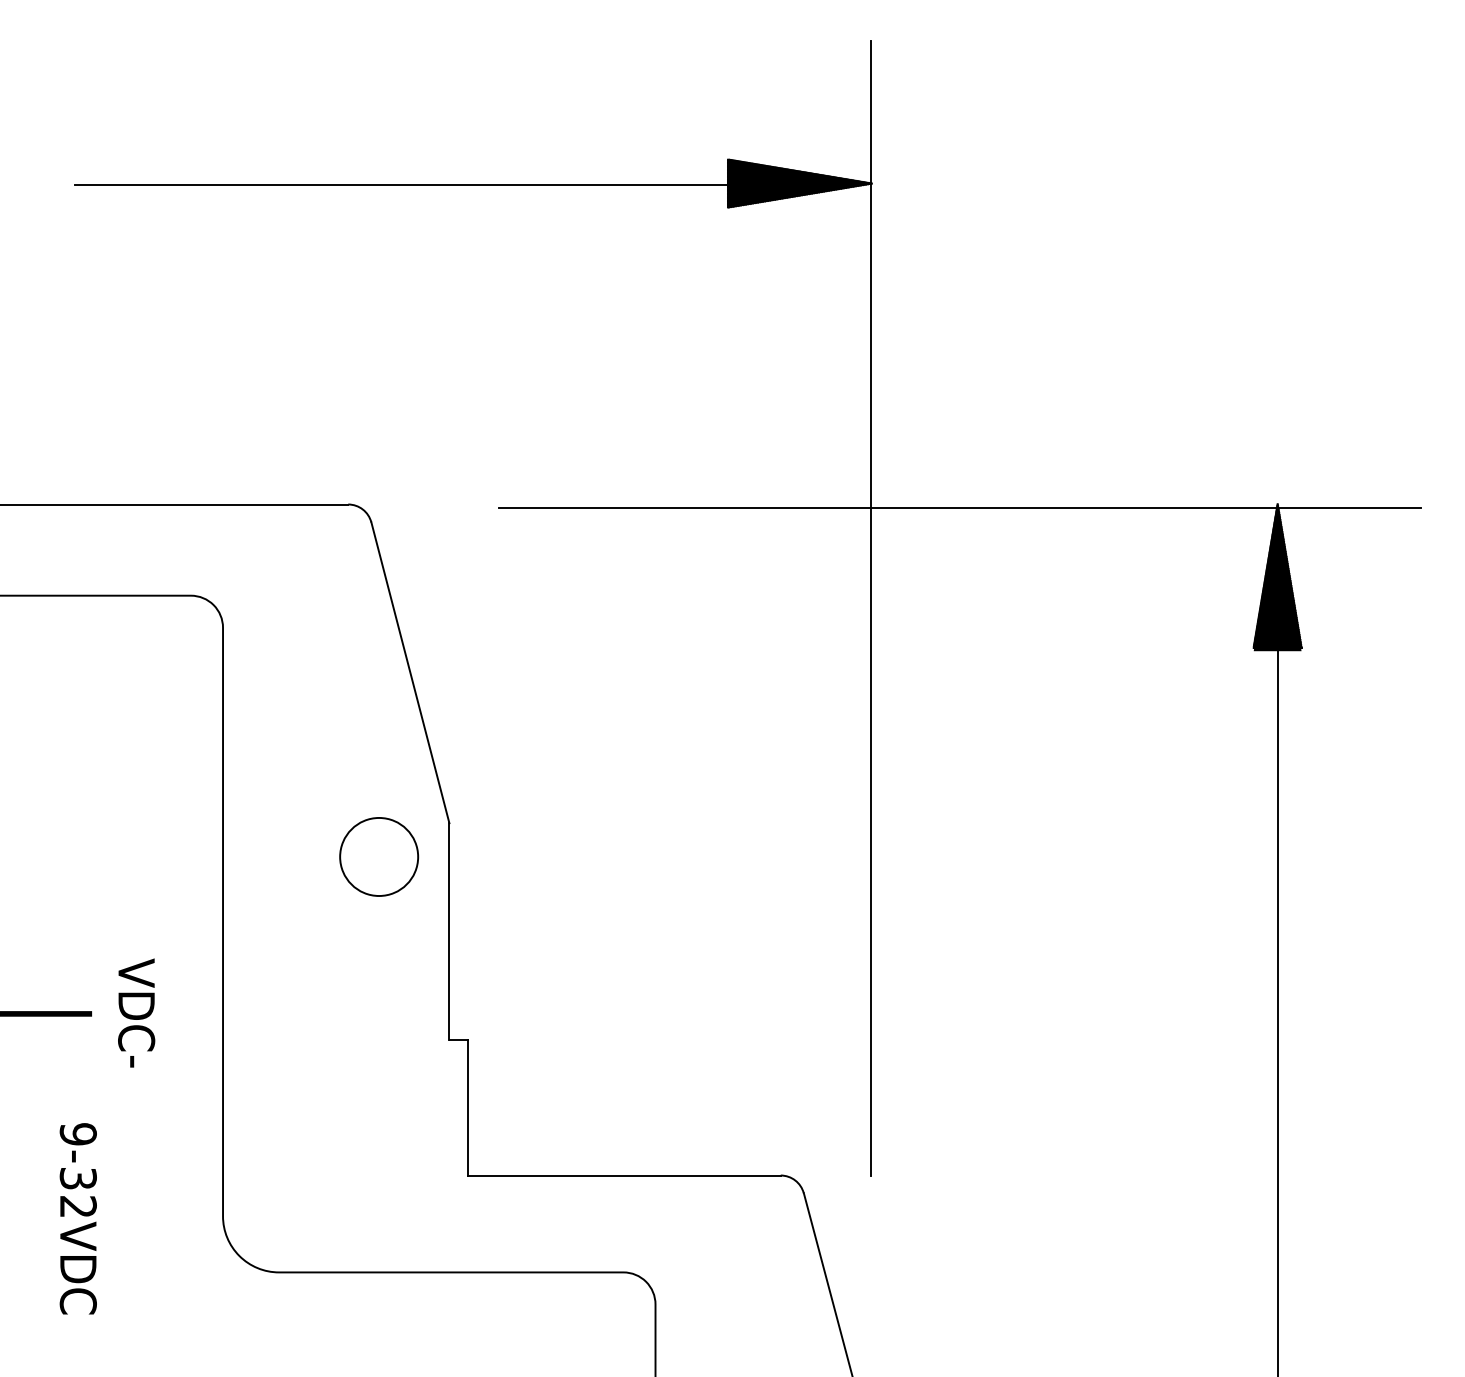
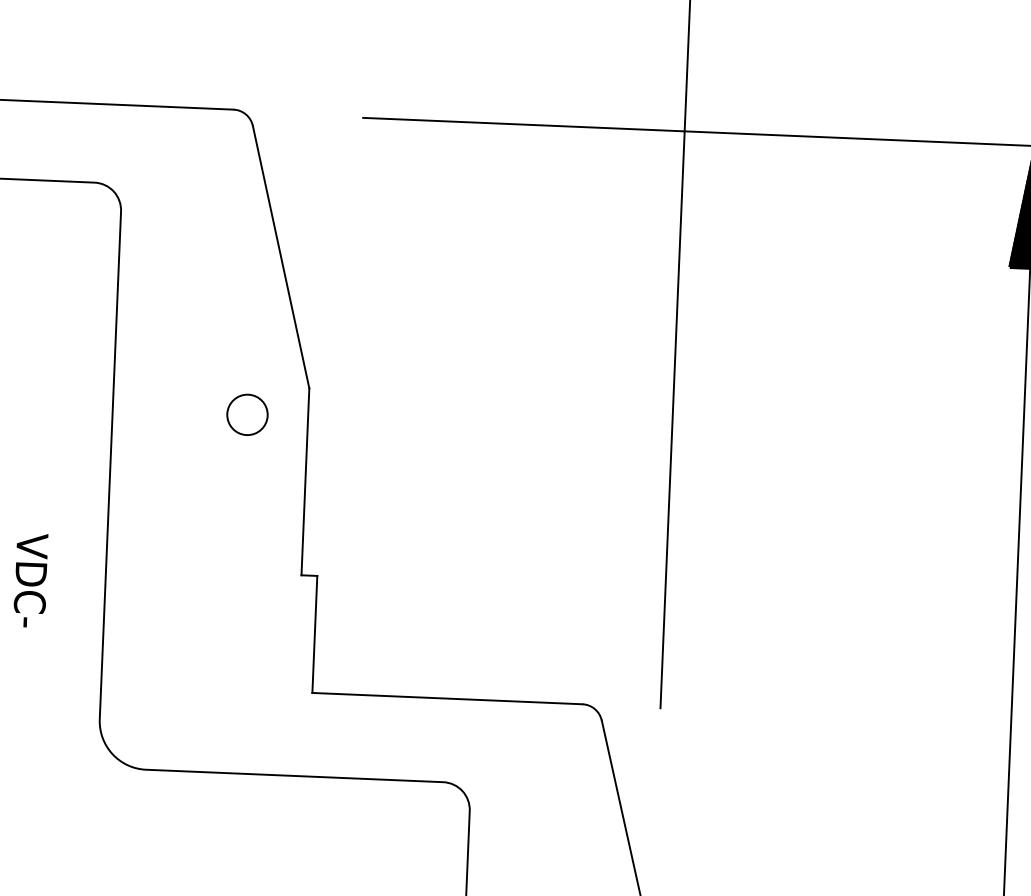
circle: (379, 856) -> (247, 414), size x0.6
text: (136, 1012) -> (30, 580), moved

